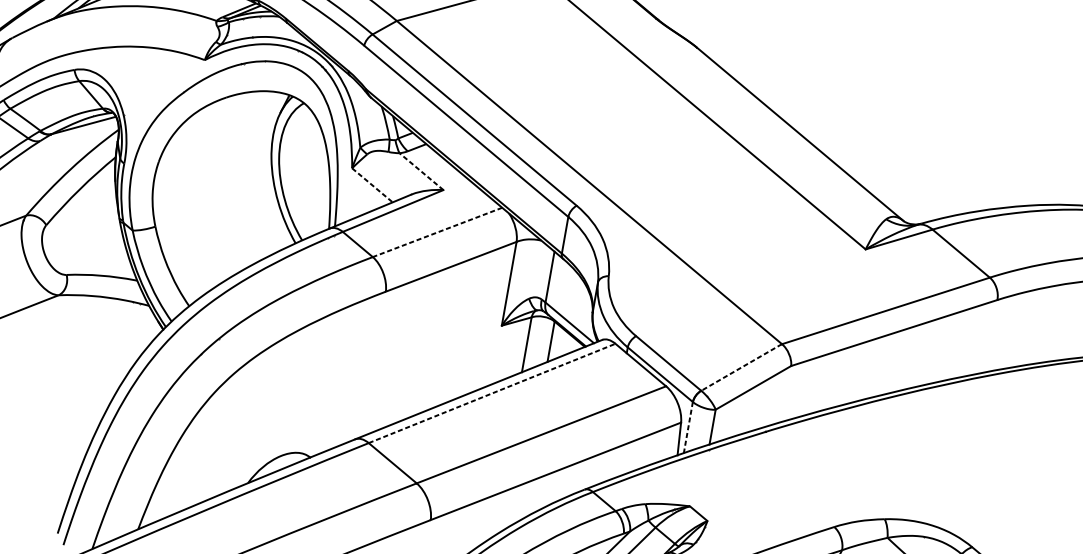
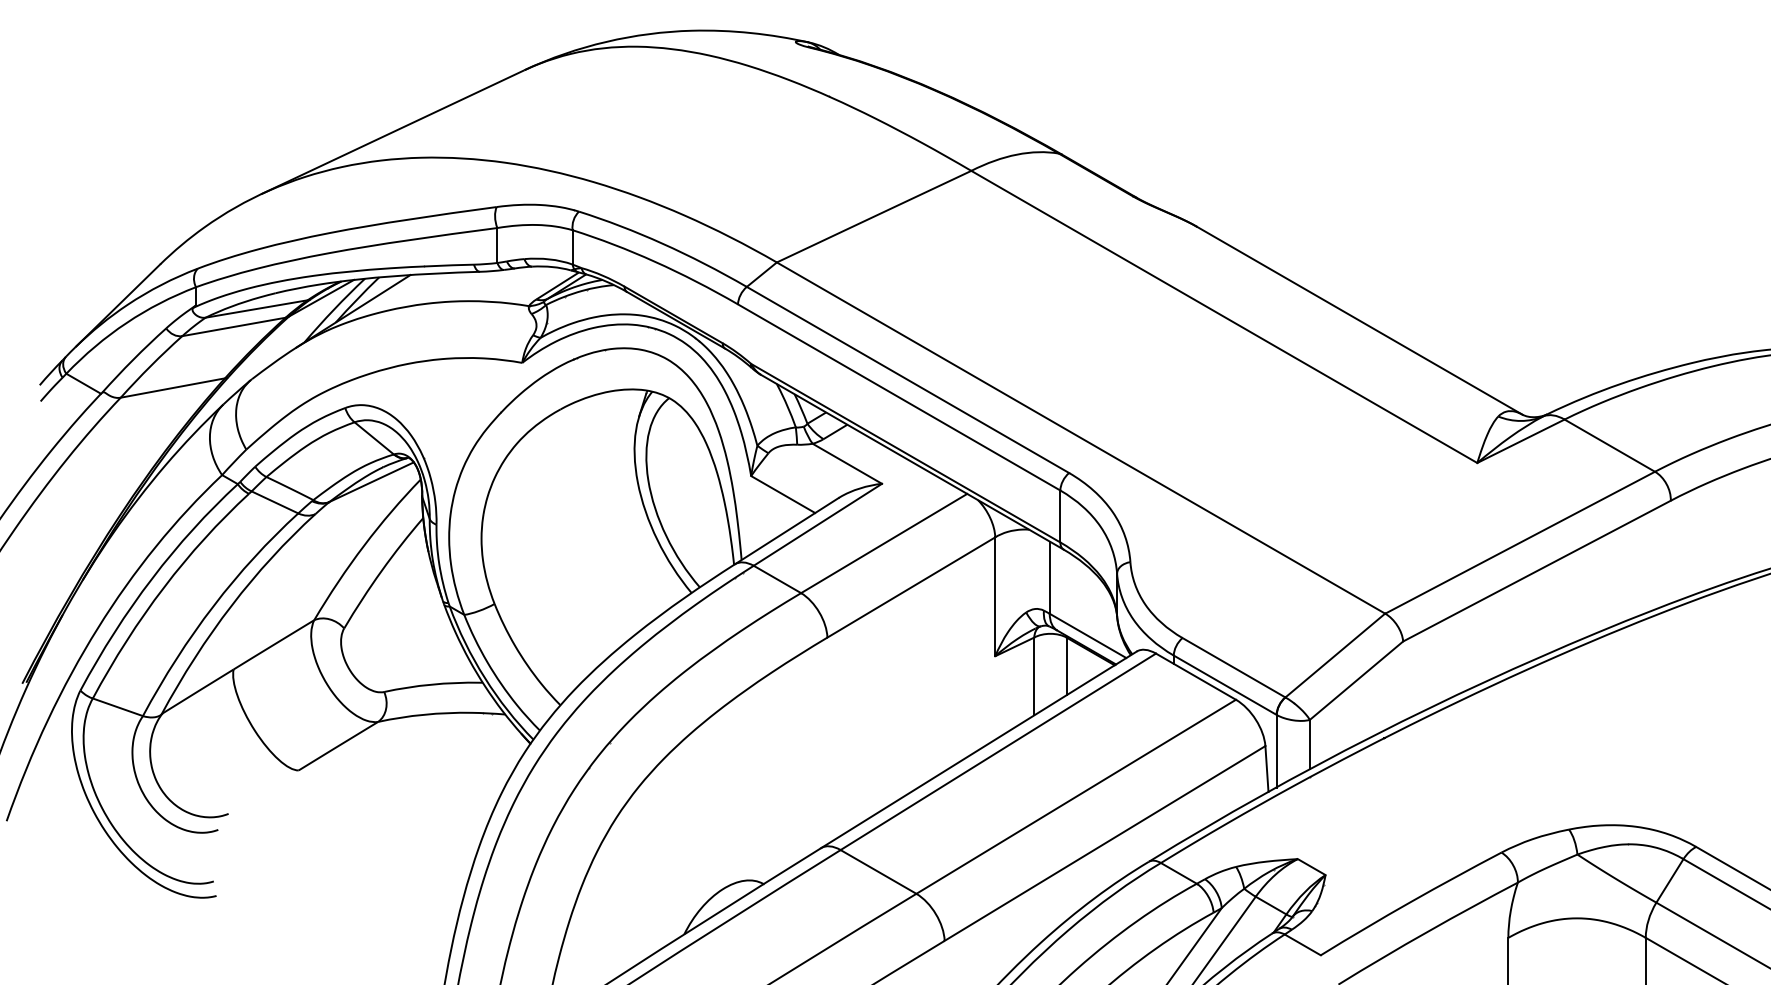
line: (420, 171) -> (846, 463), dashed -> solid
line: (372, 185) -> (783, 494), dashed -> solid
line: (437, 232) -> (884, 543), dashed -> solid
line: (741, 367) -> (1334, 655), dashed -> solid
line: (492, 393) -> (998, 751), dashed -> solid
line: (688, 427) -> (1276, 751), dashed -> solid

